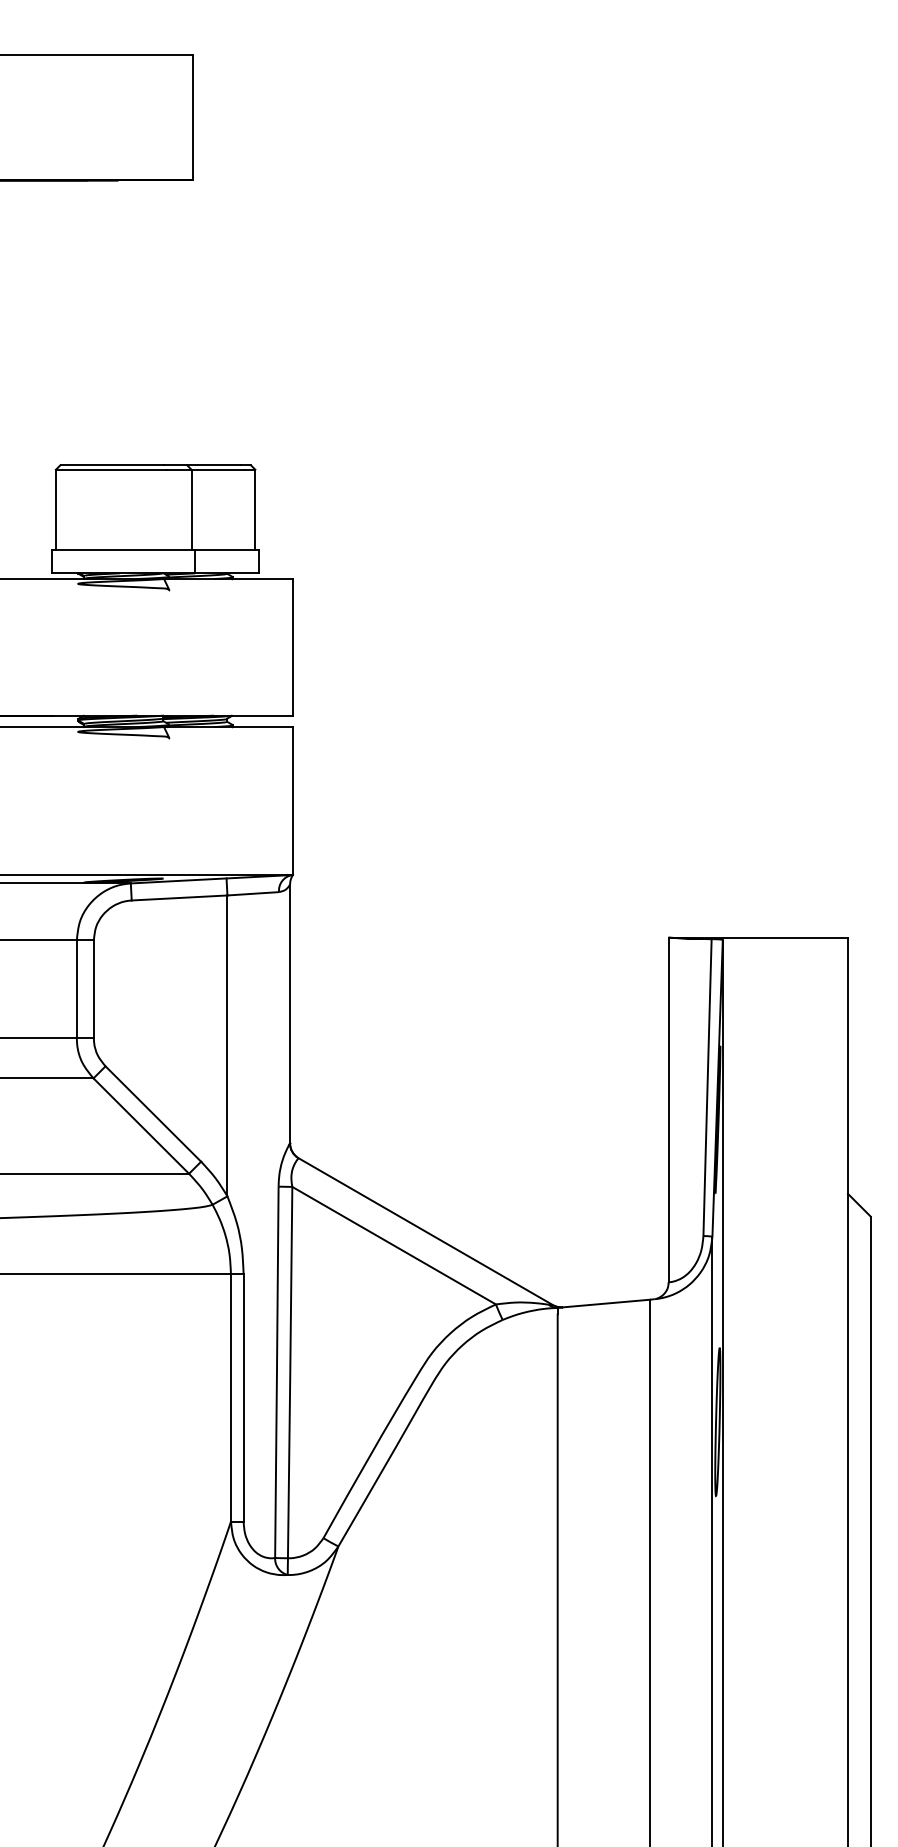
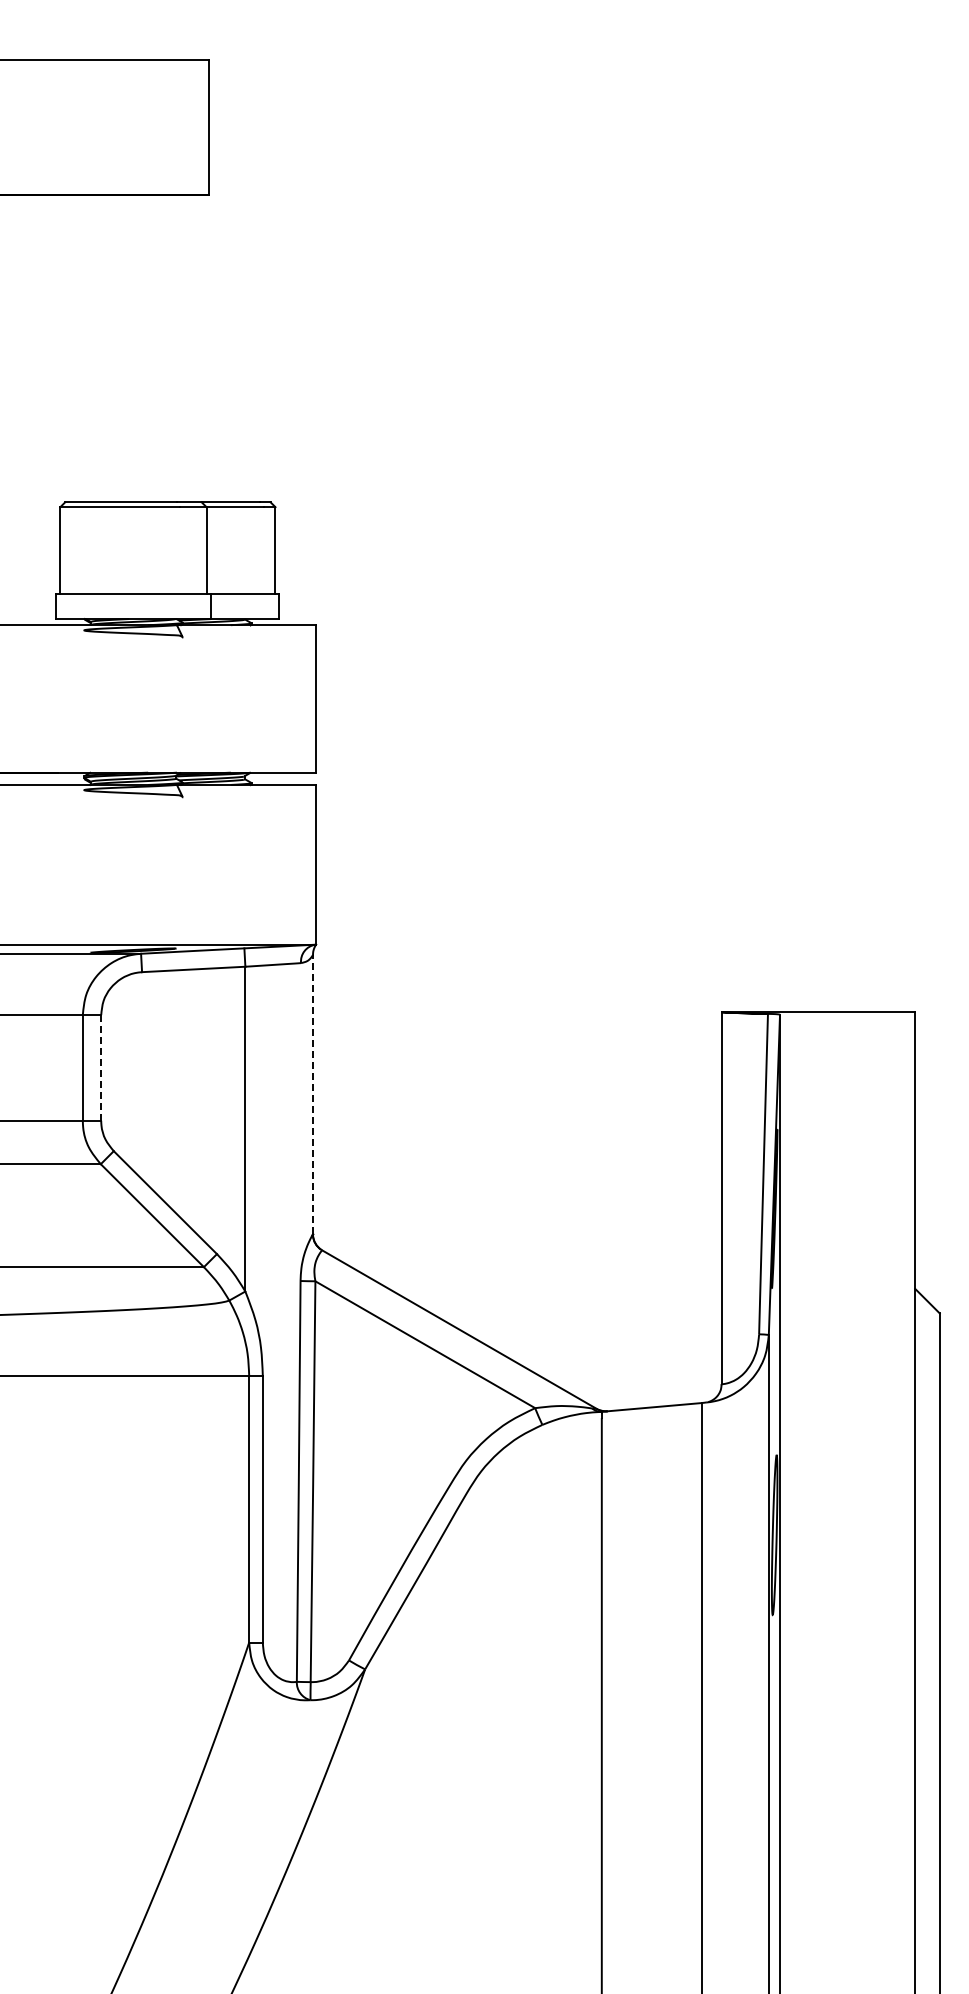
line: (94, 988) -> (101, 1067), solid -> dashed
line: (289, 1013) -> (312, 1094), solid -> dashed

